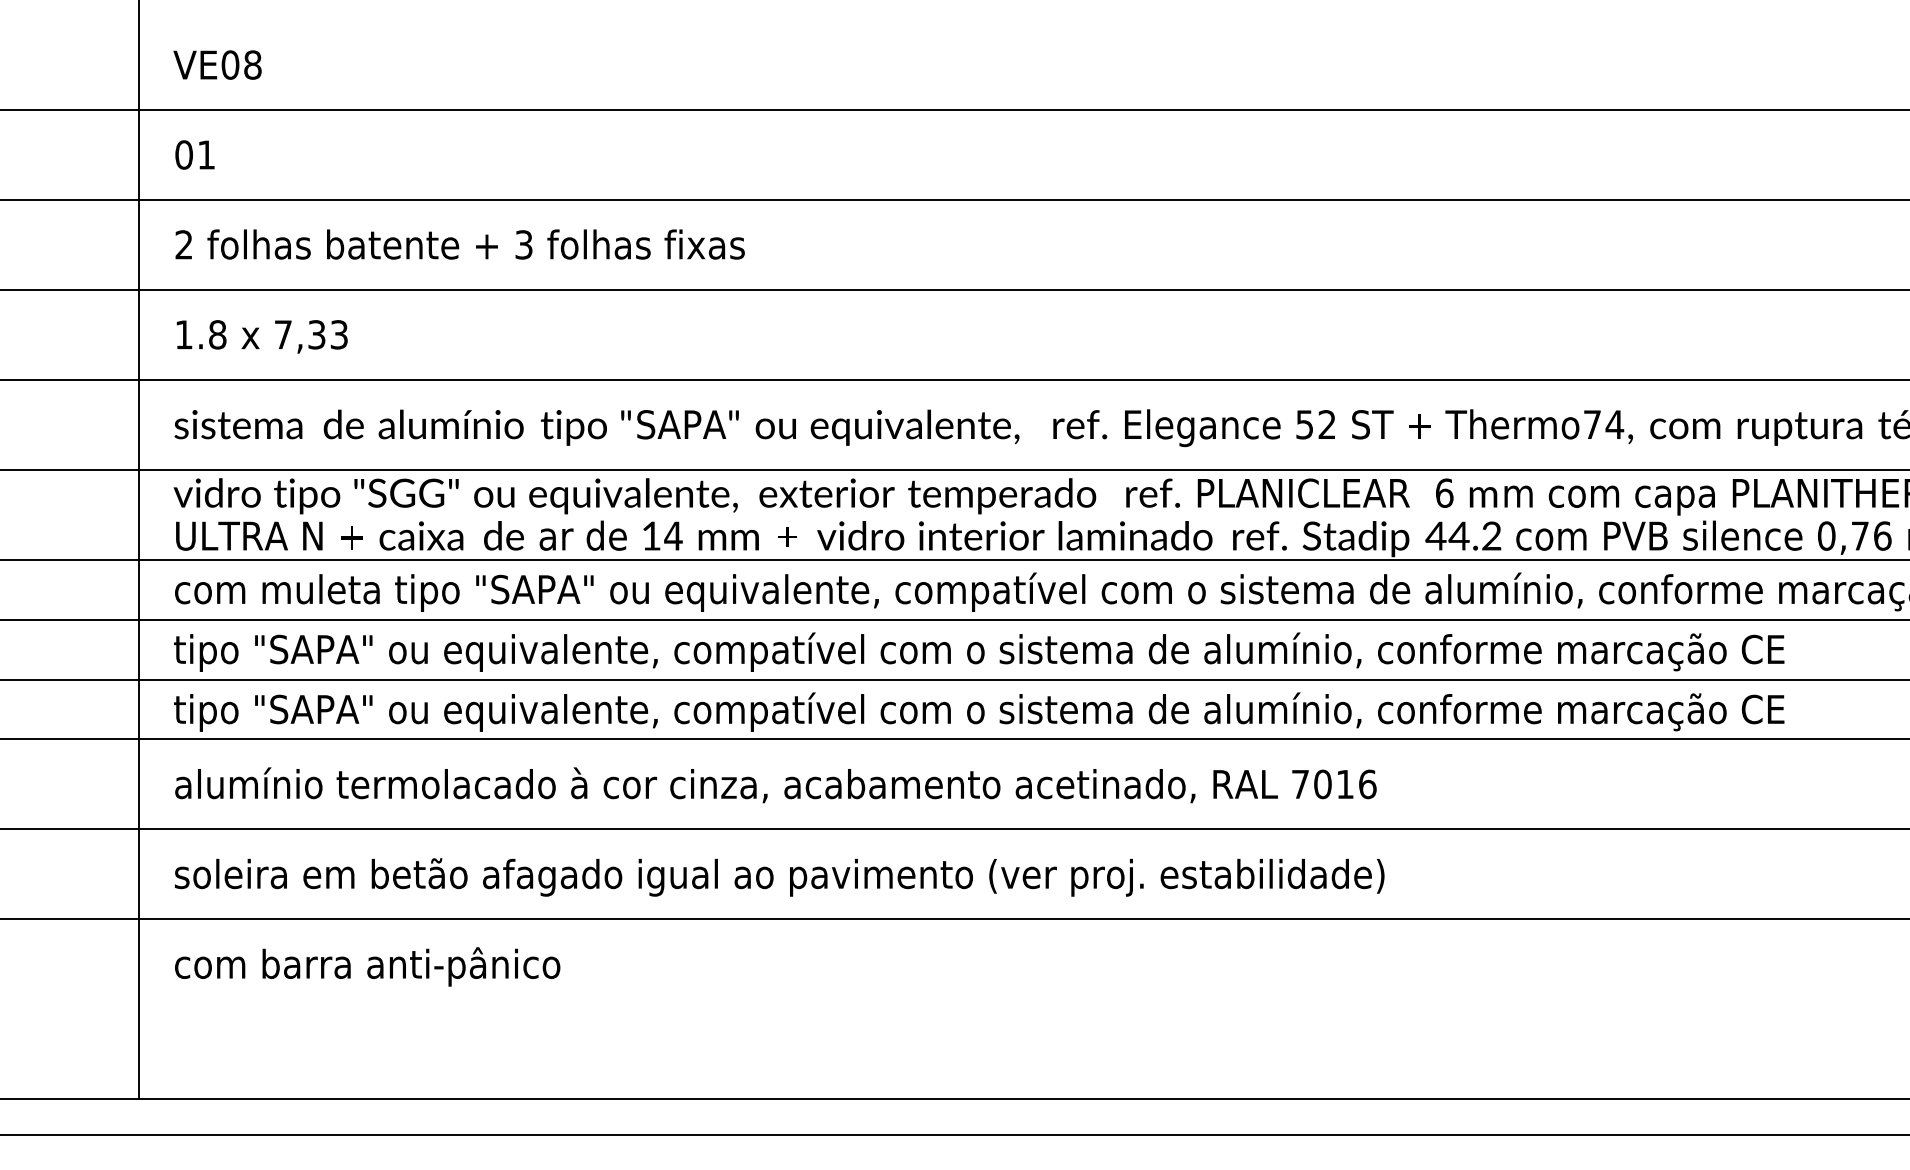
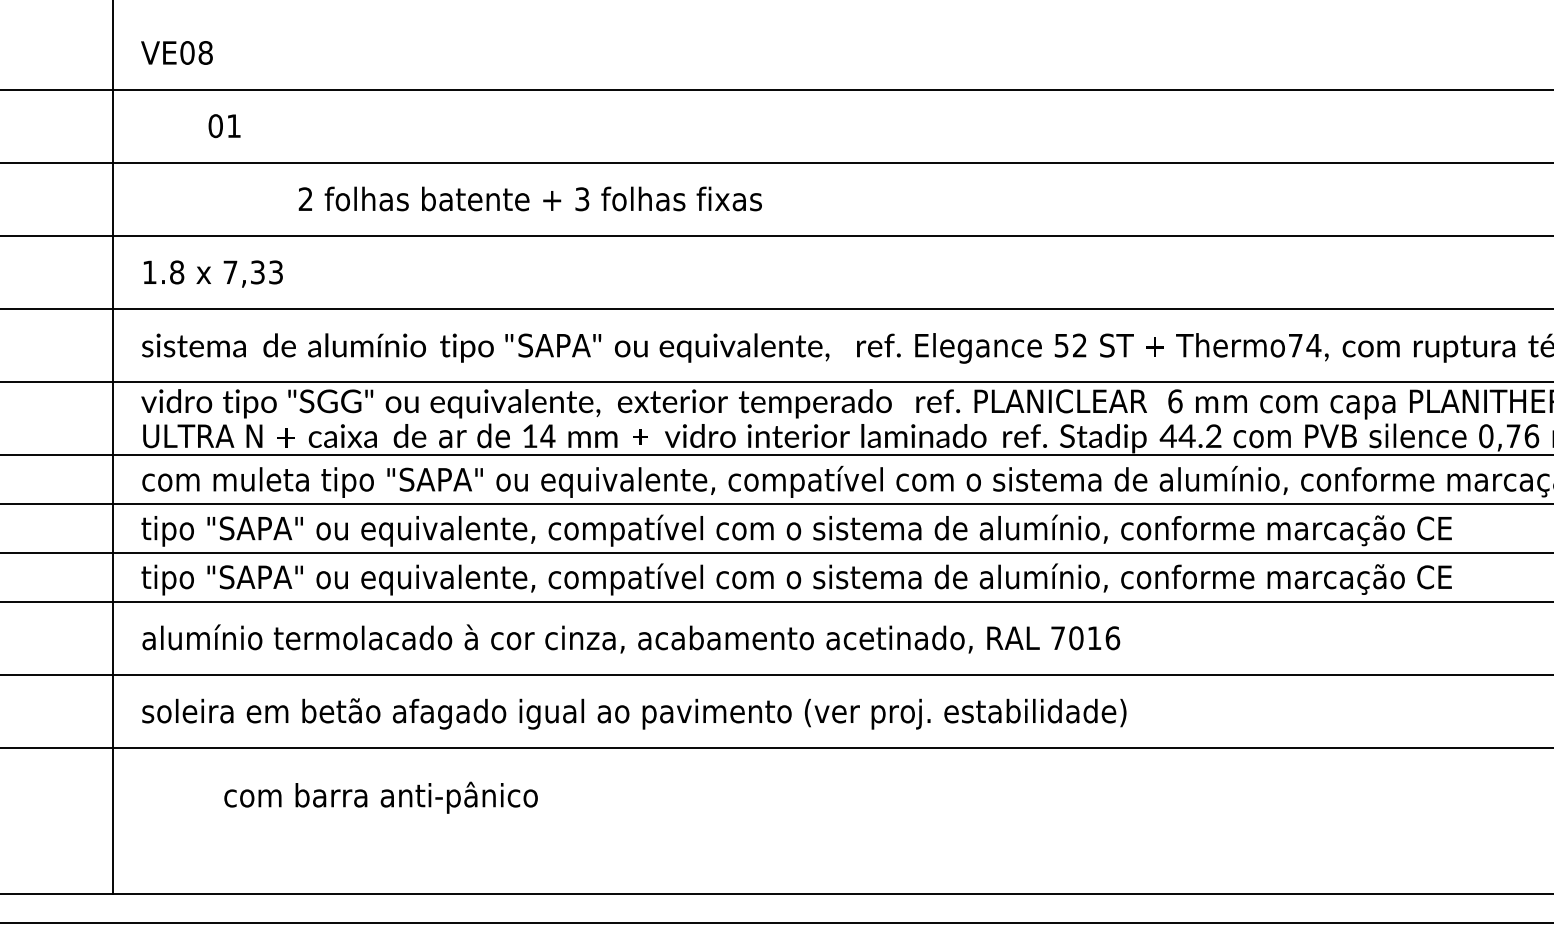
text: (194, 155) -> (224, 126), moved
text: (459, 243) -> (529, 198), moved
text: (366, 966) -> (380, 797), moved

